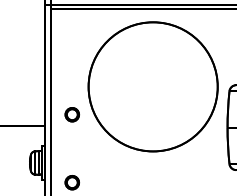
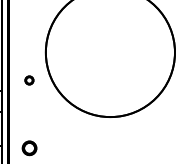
part: (71, 114) -> (28, 80), size x0.6

